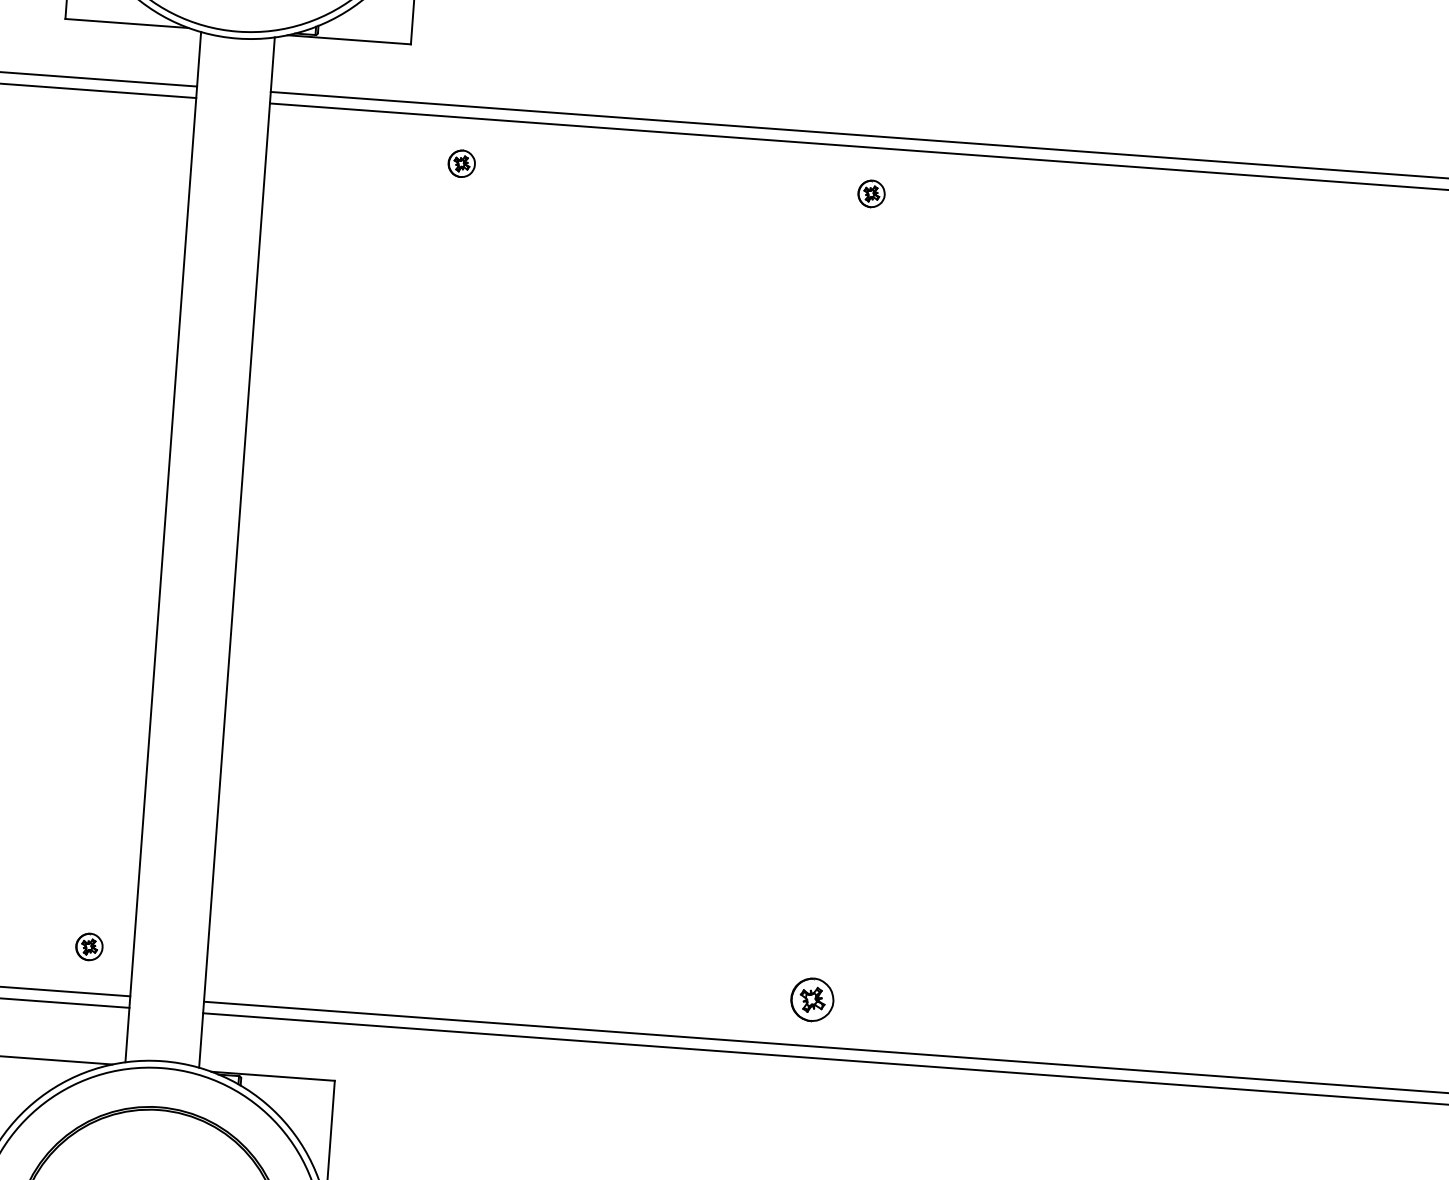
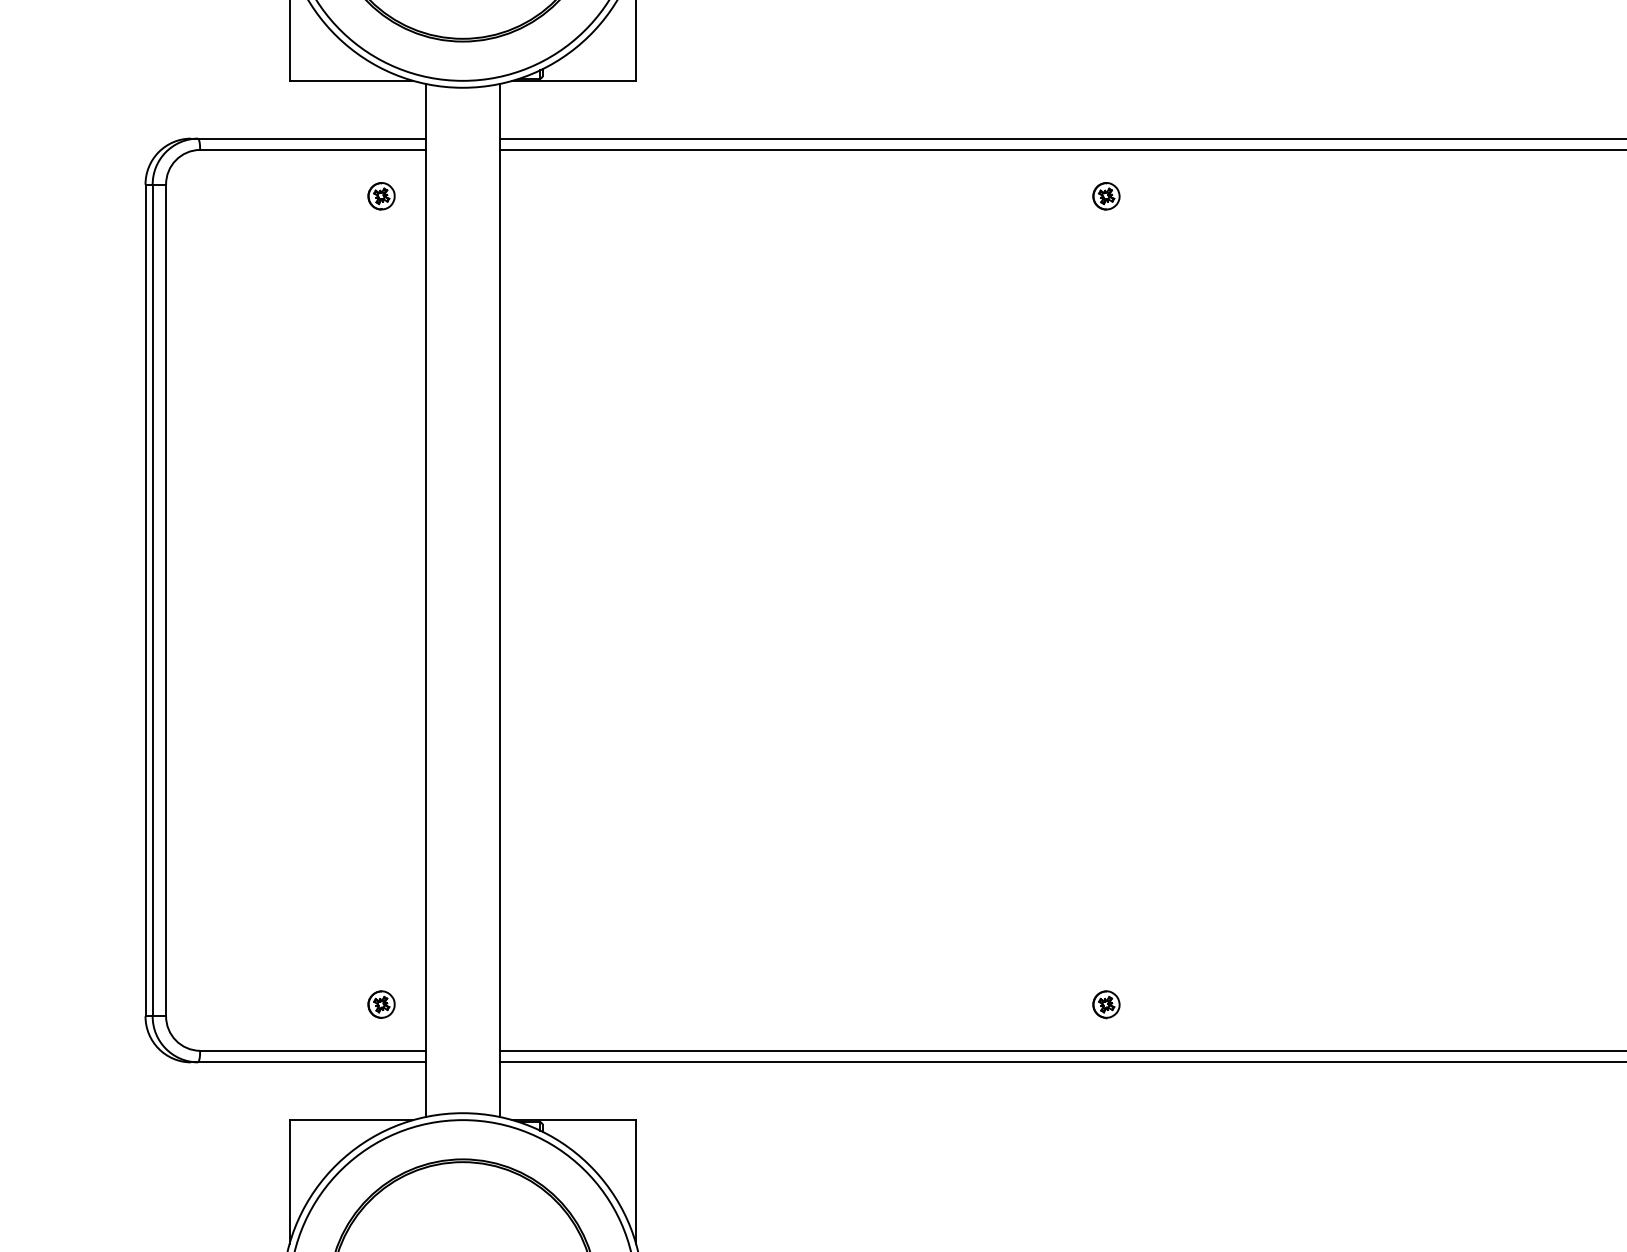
part: (461, 164) -> (381, 196), moved
part: (812, 999) -> (1106, 1004), size x0.62

